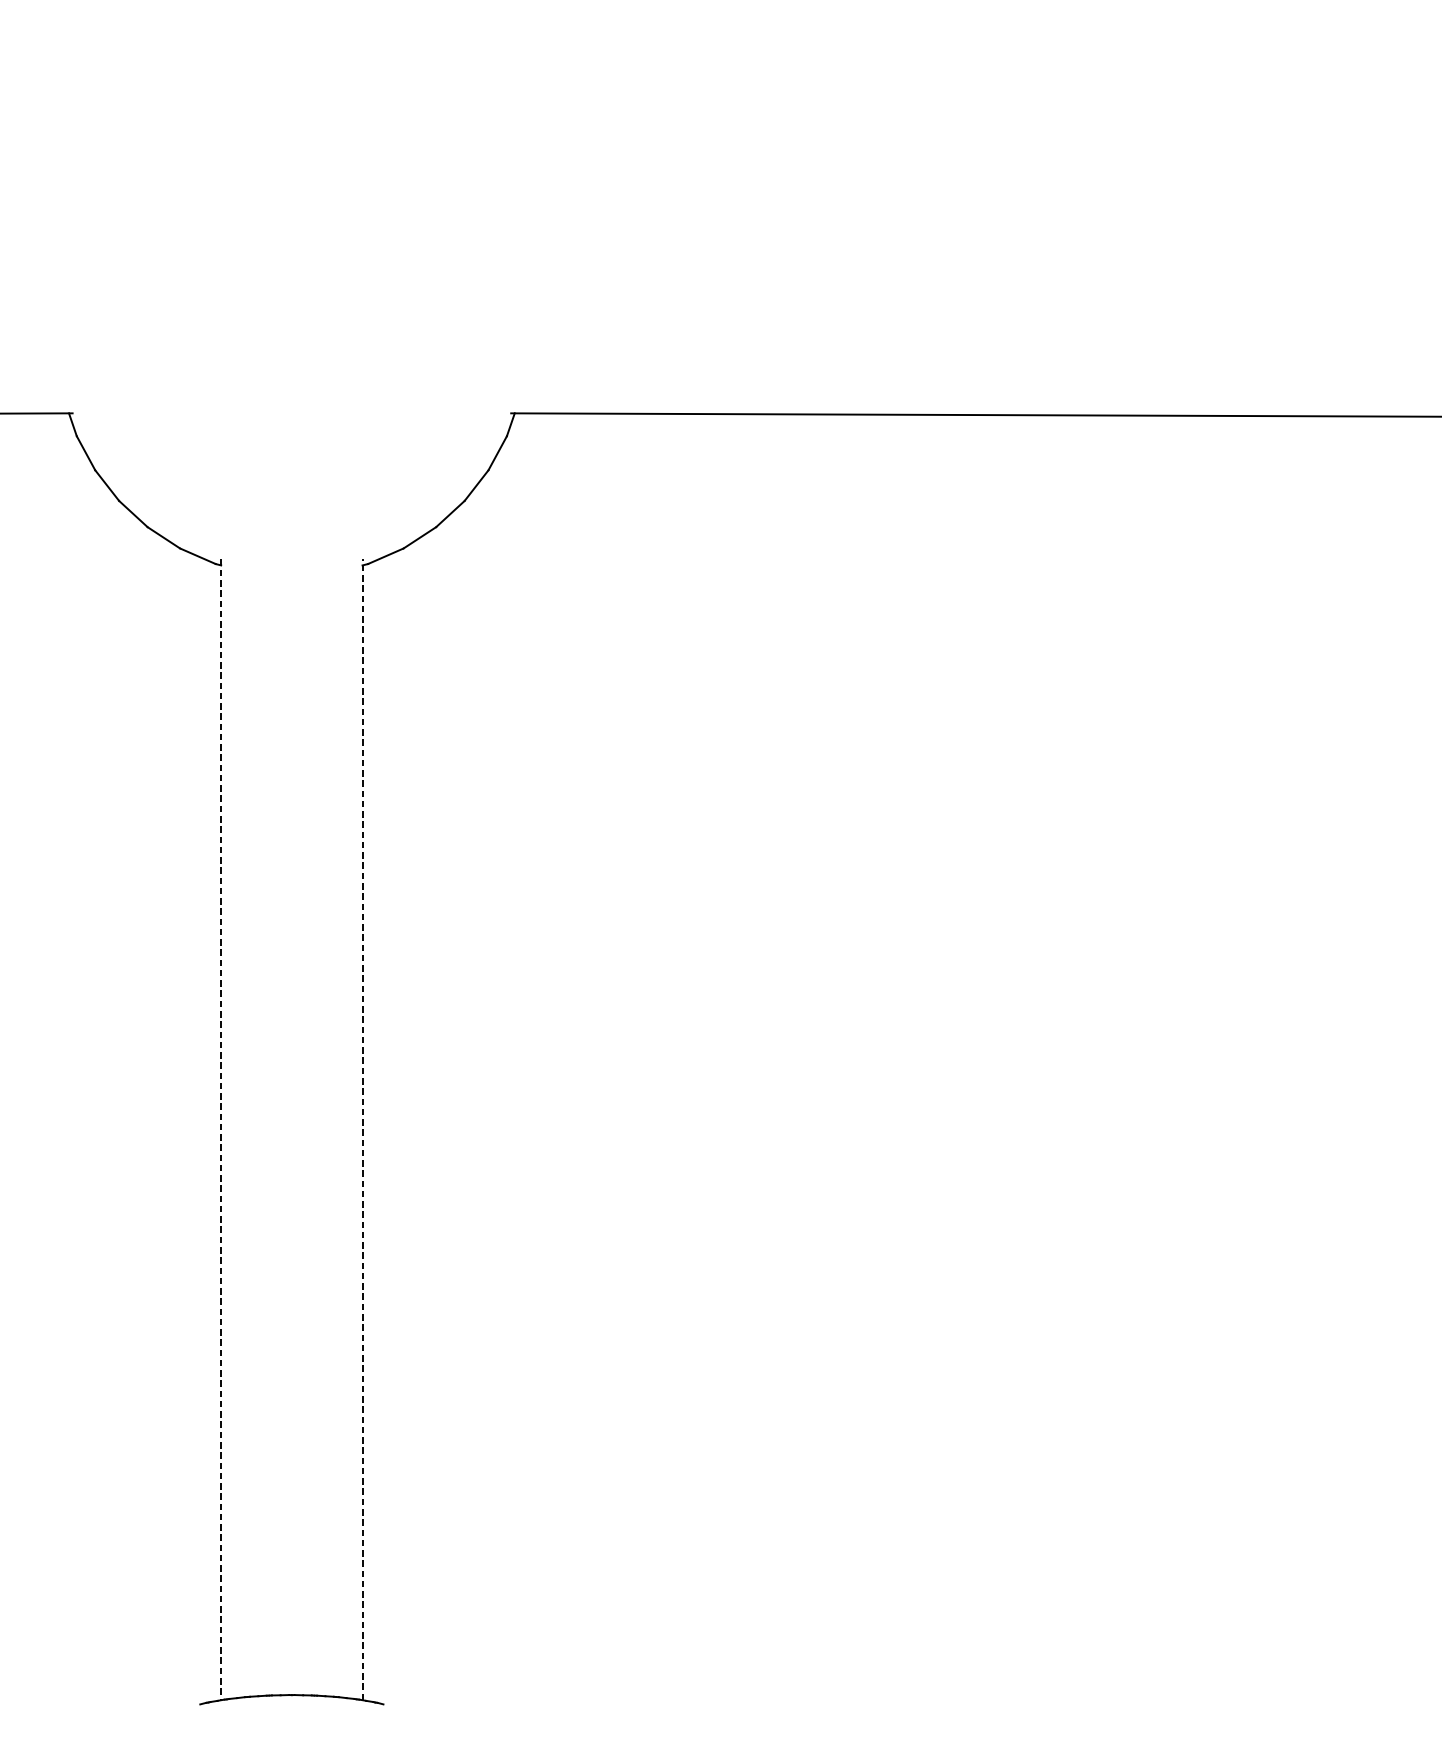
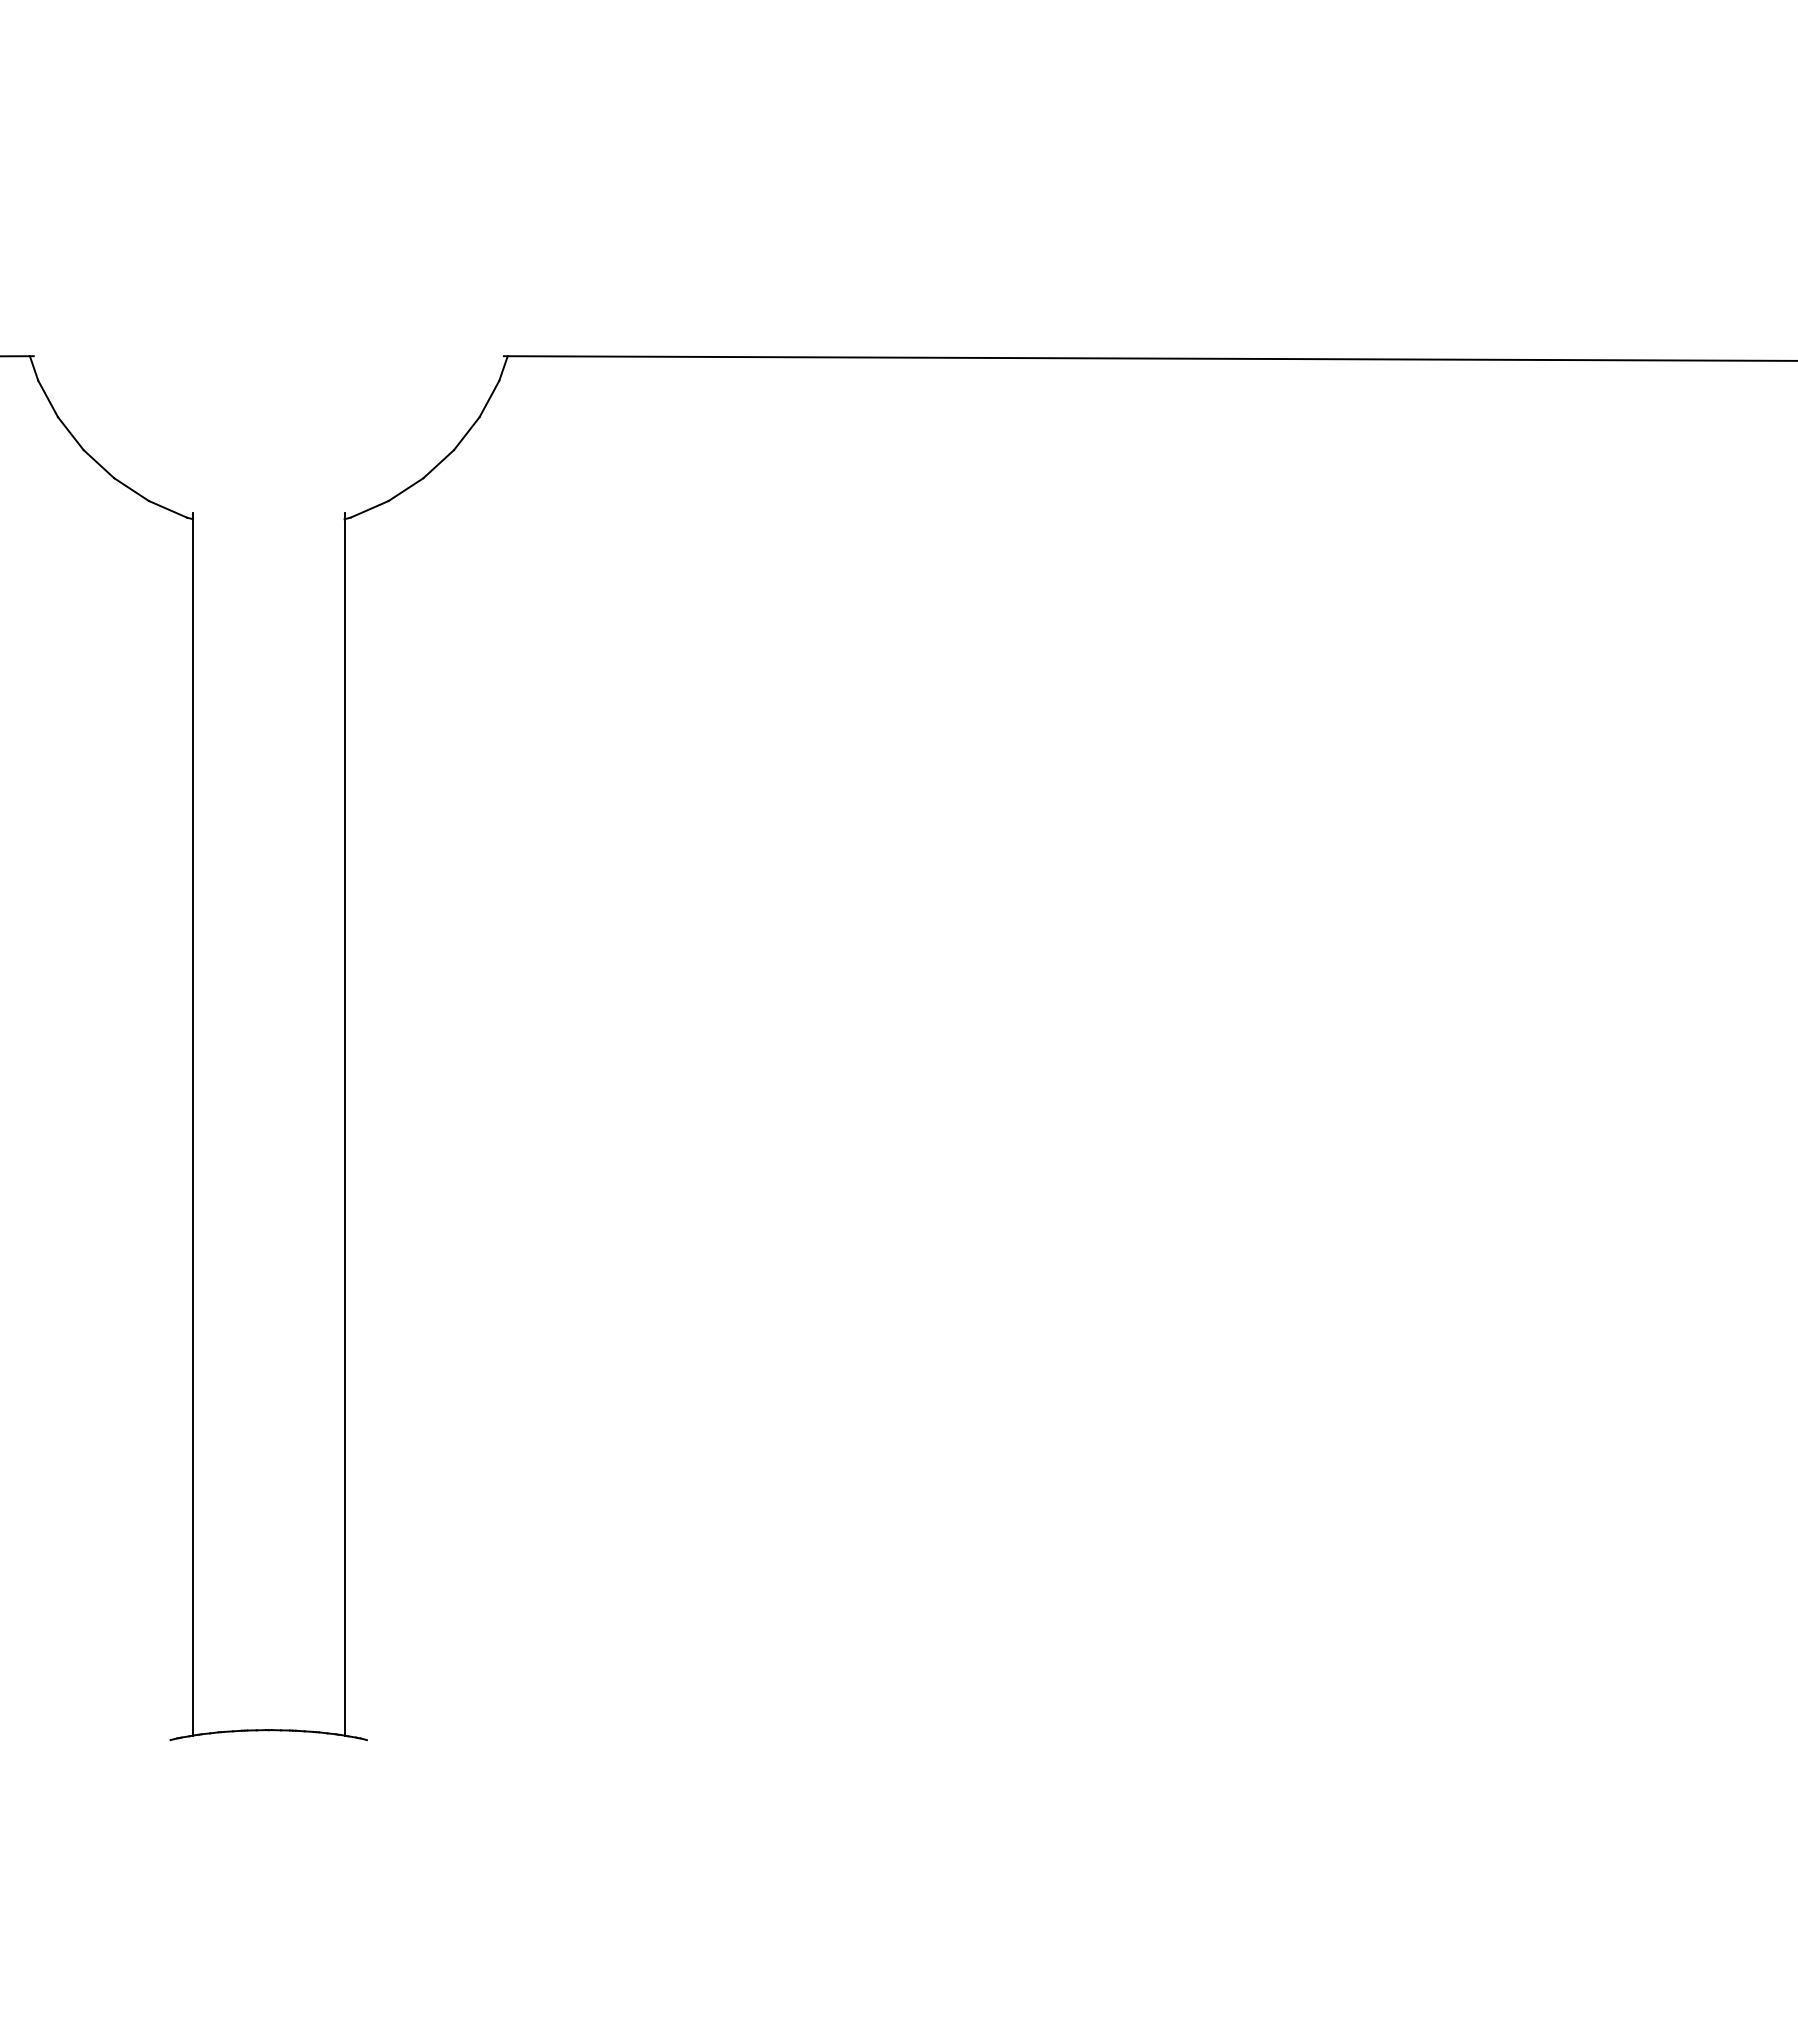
line: (362, 1129) -> (344, 1123), dashed -> solid
line: (221, 1130) -> (193, 1124), dashed -> solid

